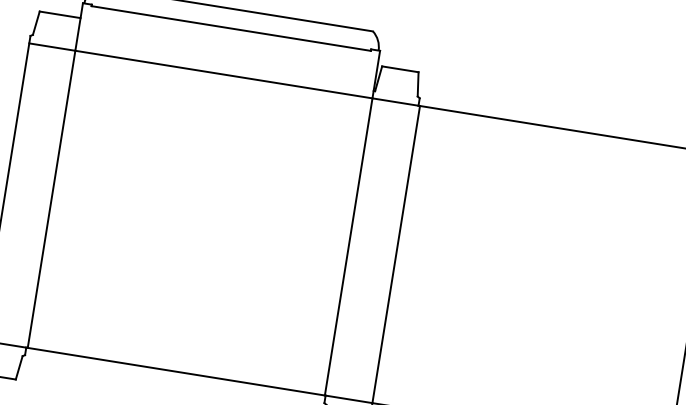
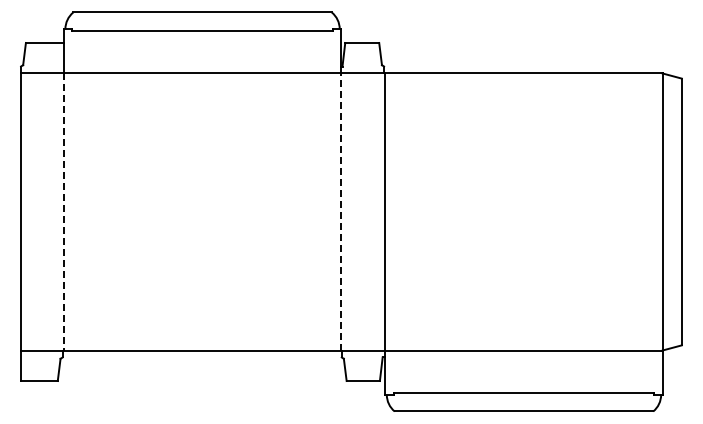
line: (52, 198) -> (64, 211), solid -> dashed
line: (349, 246) -> (341, 211), solid -> dashed

